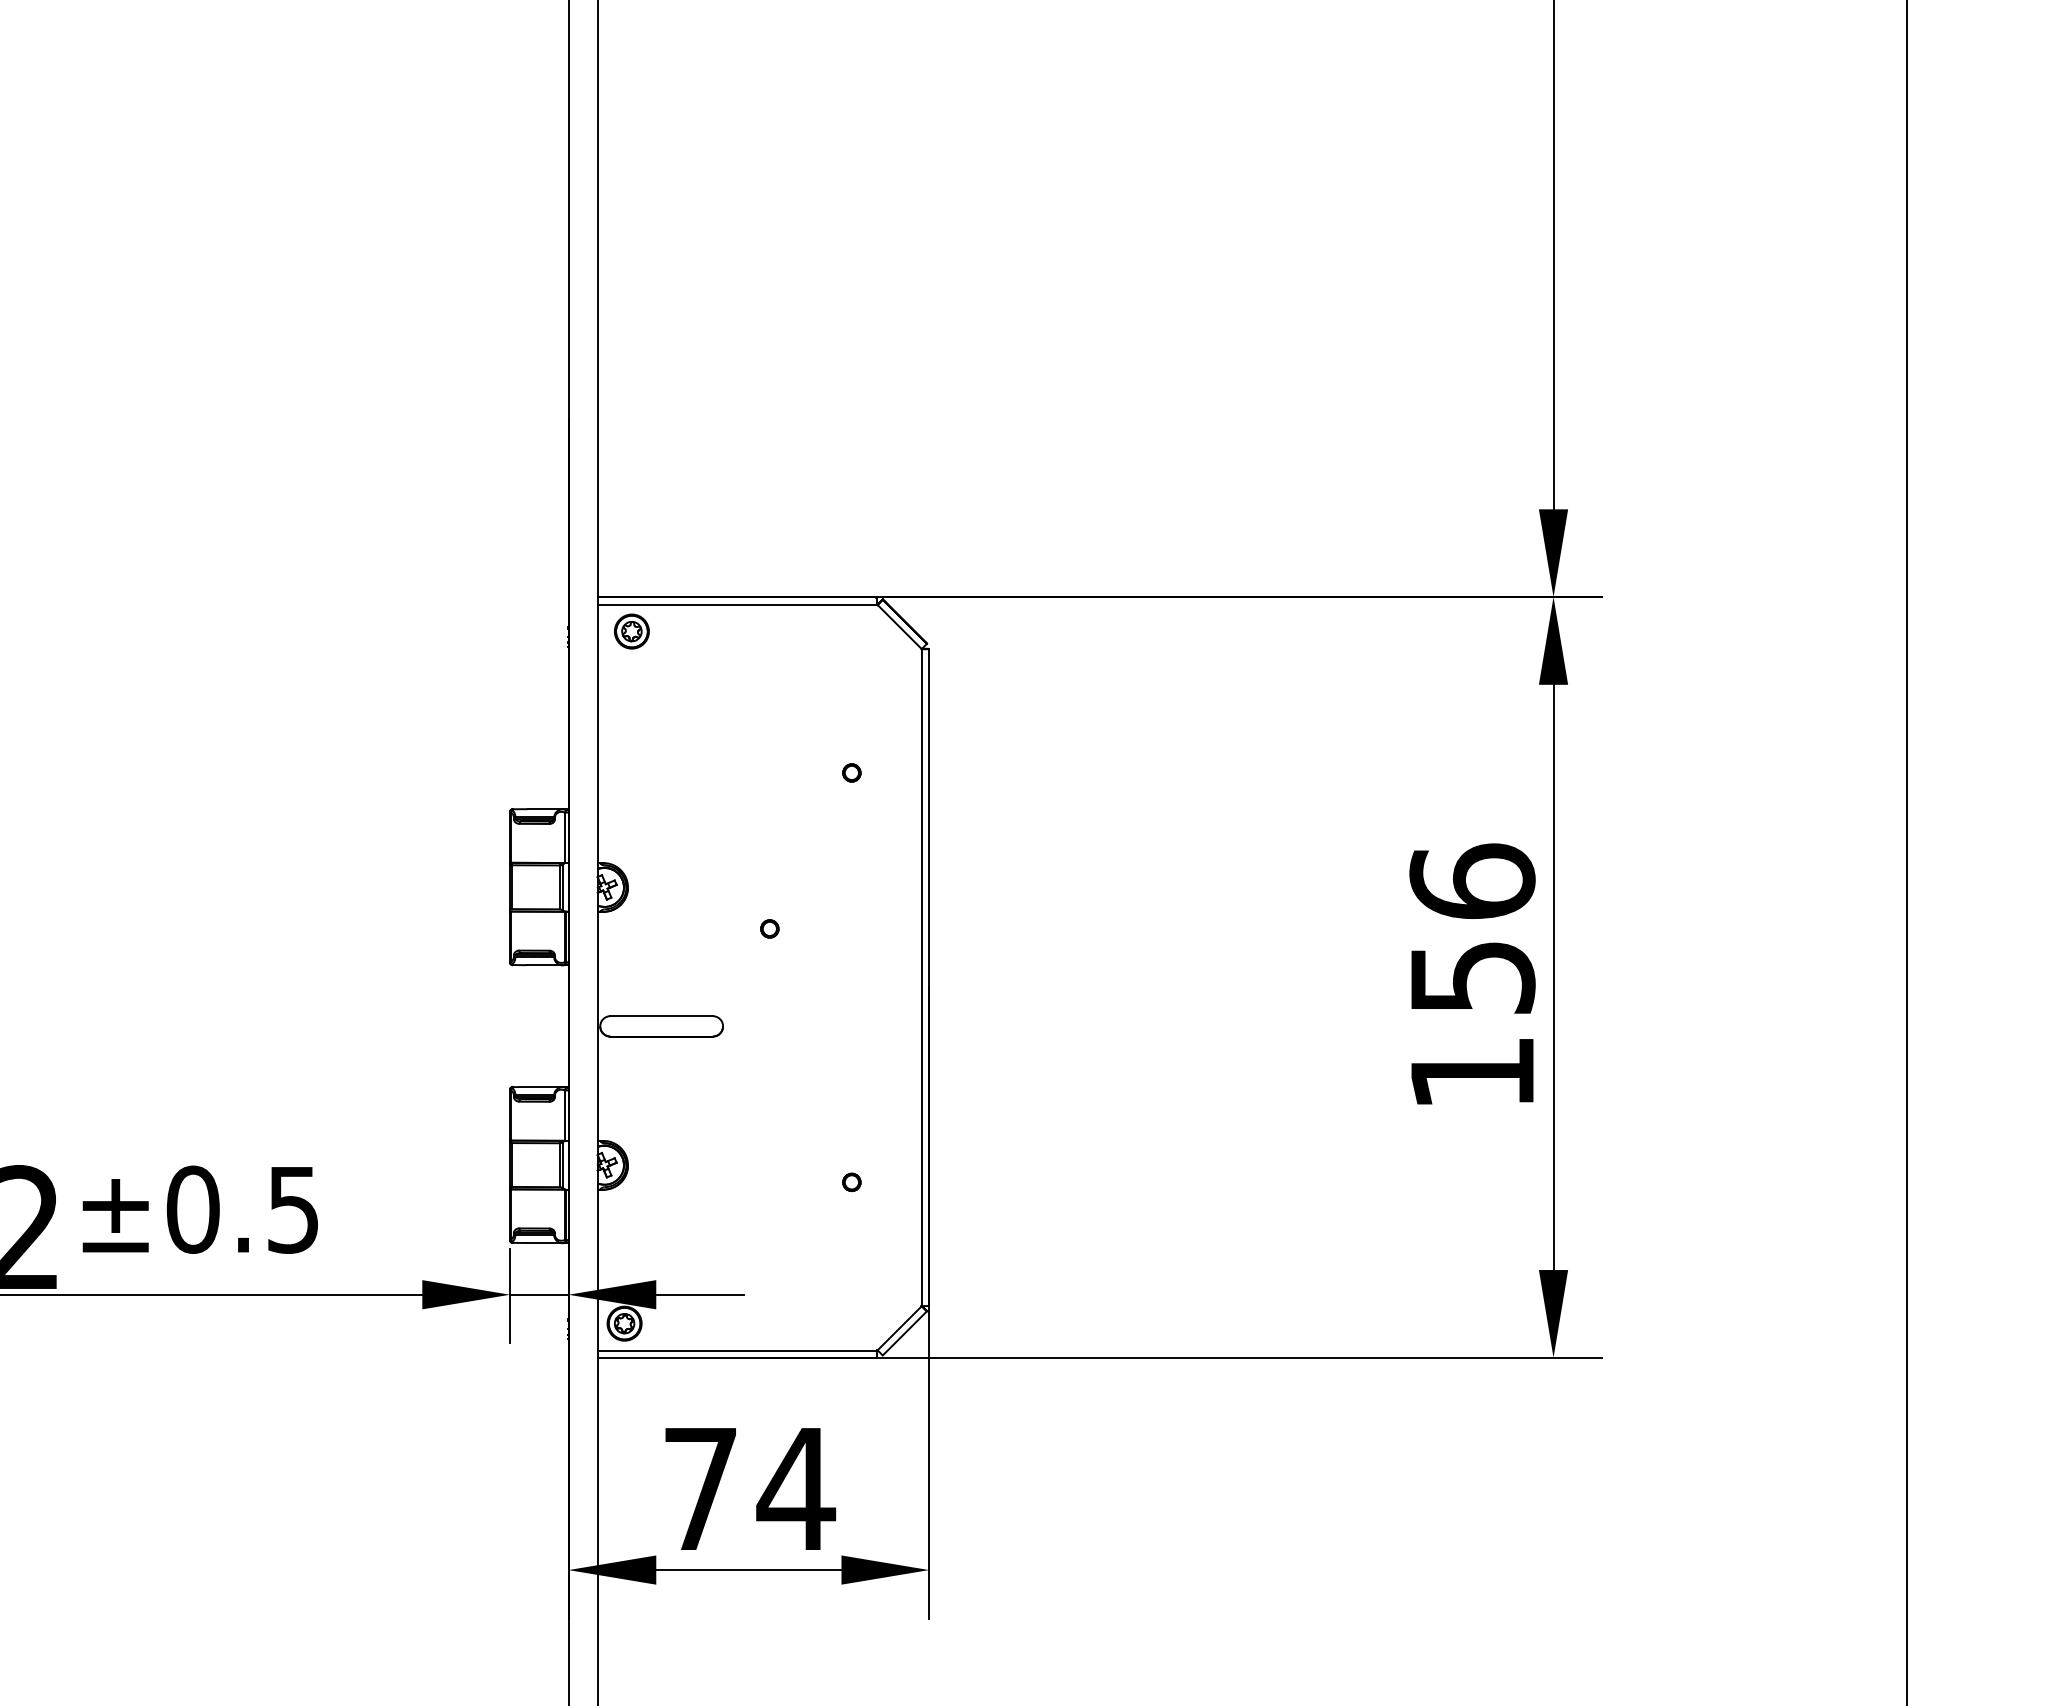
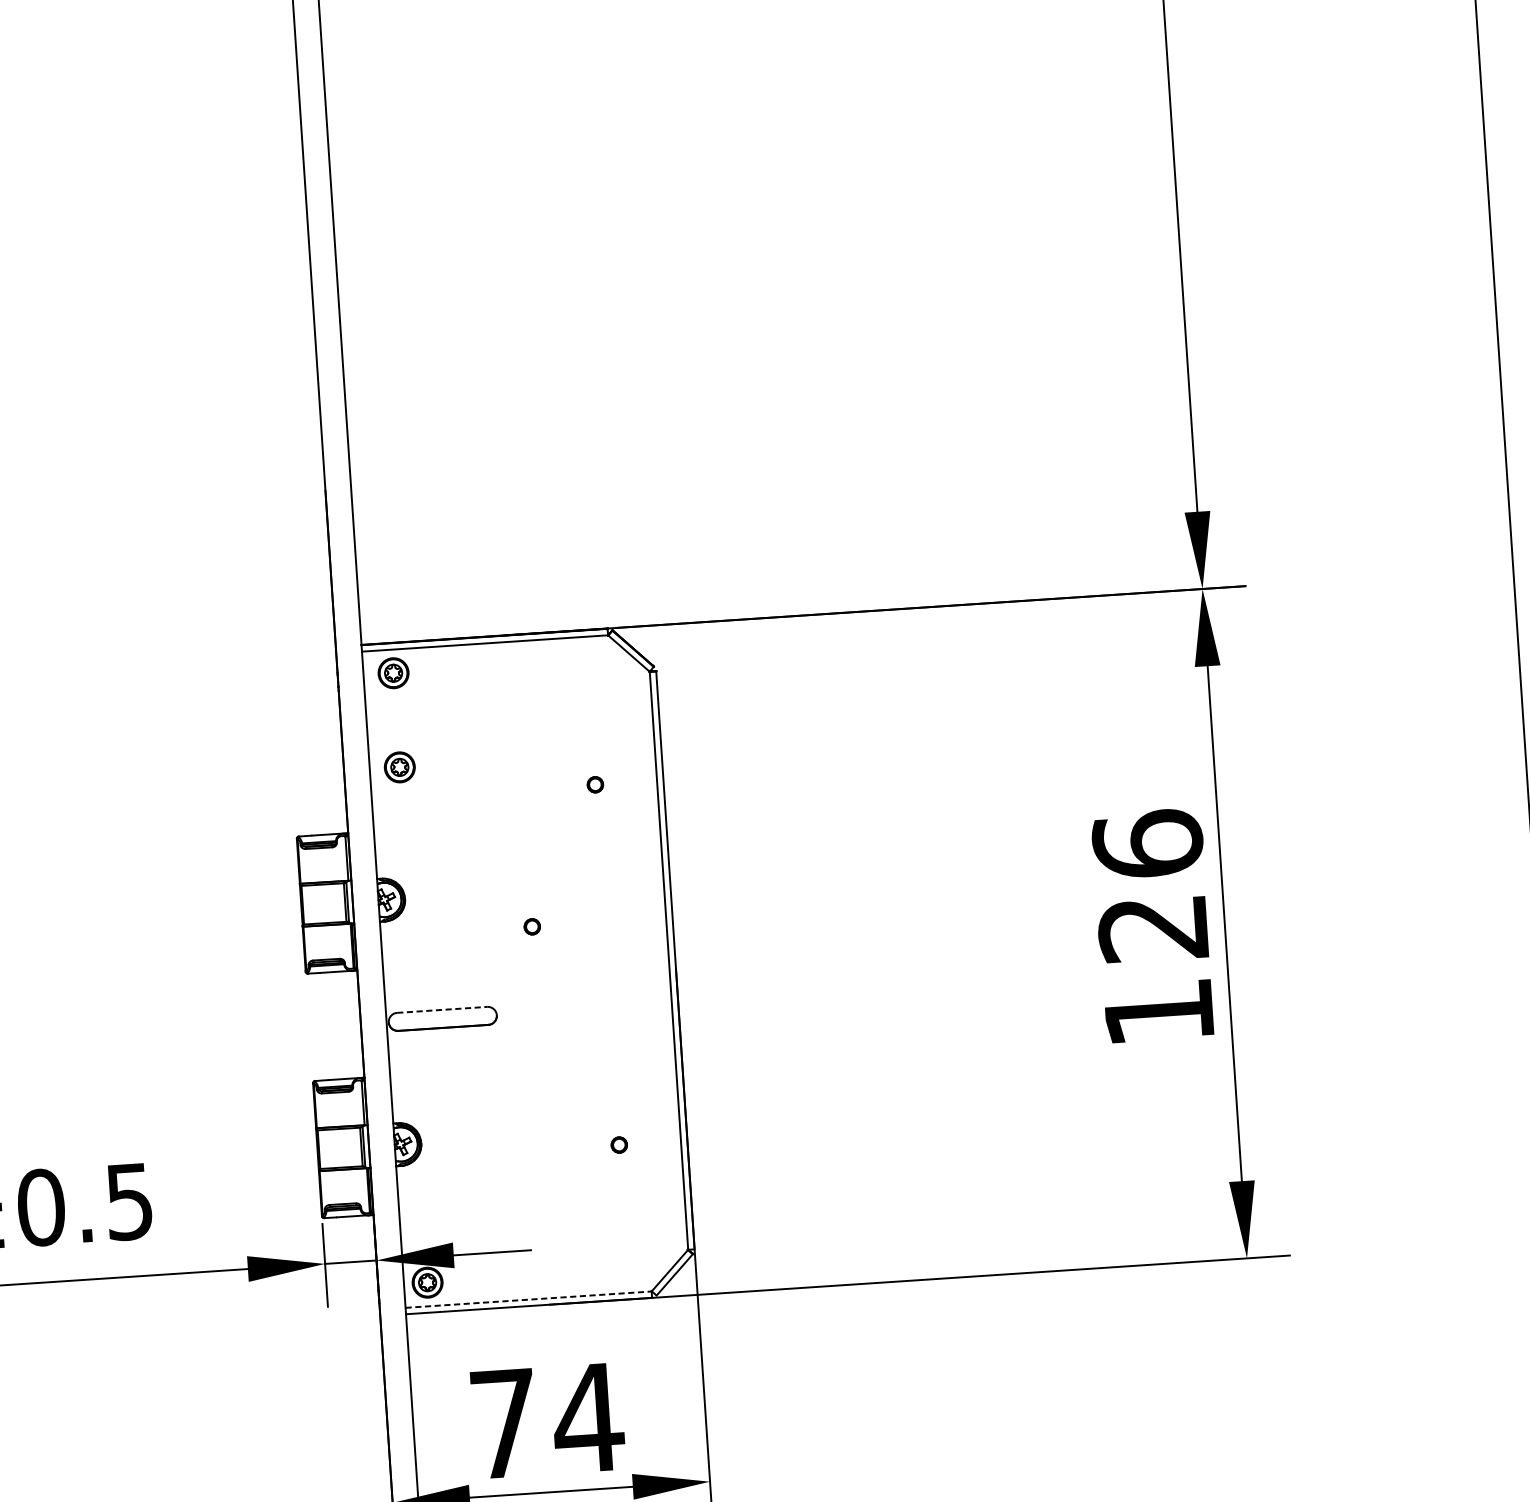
part: (631, 738) -> (399, 767), added
text: (1472, 978) -> (1153, 929), 156 -> 126
line: (662, 1016) -> (442, 1010), solid -> dashed
line: (737, 1350) -> (528, 1299), solid -> dashed

